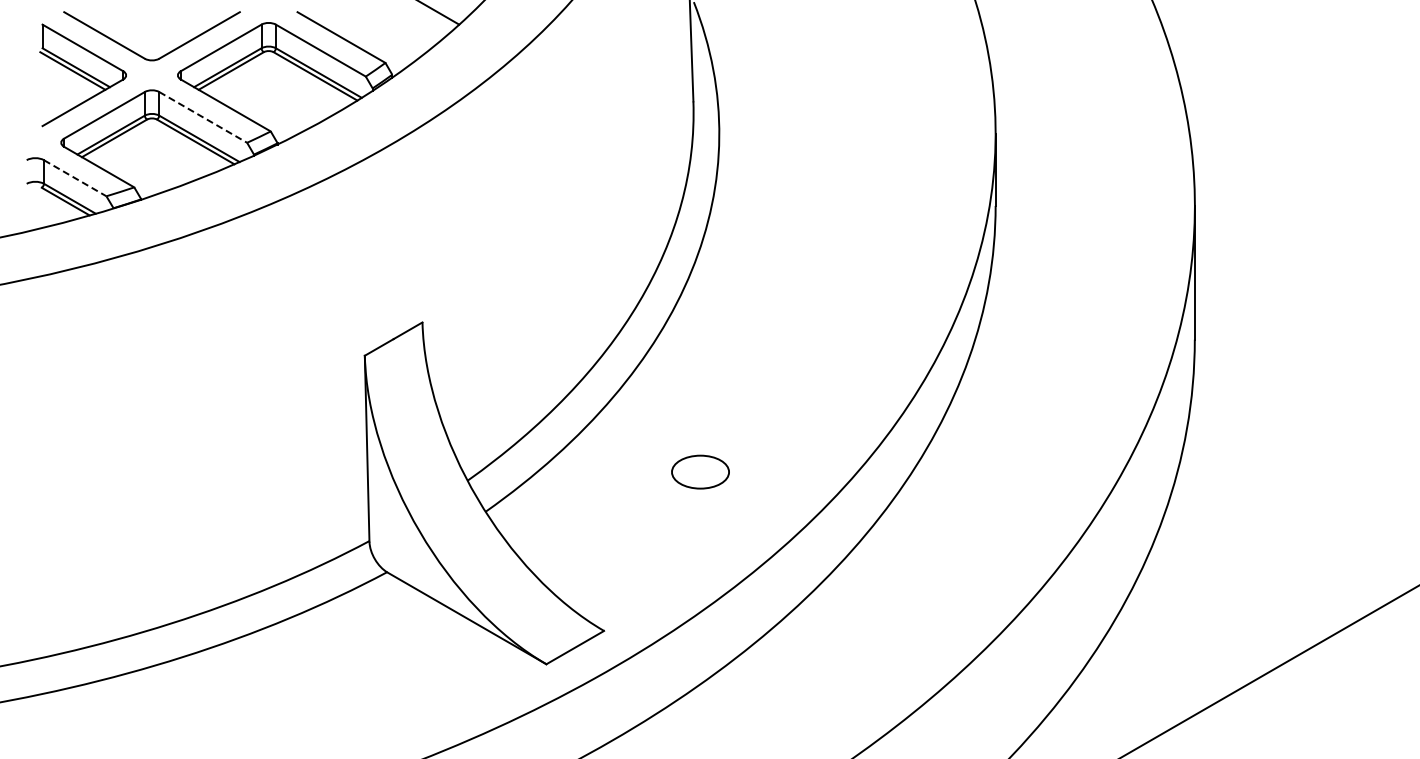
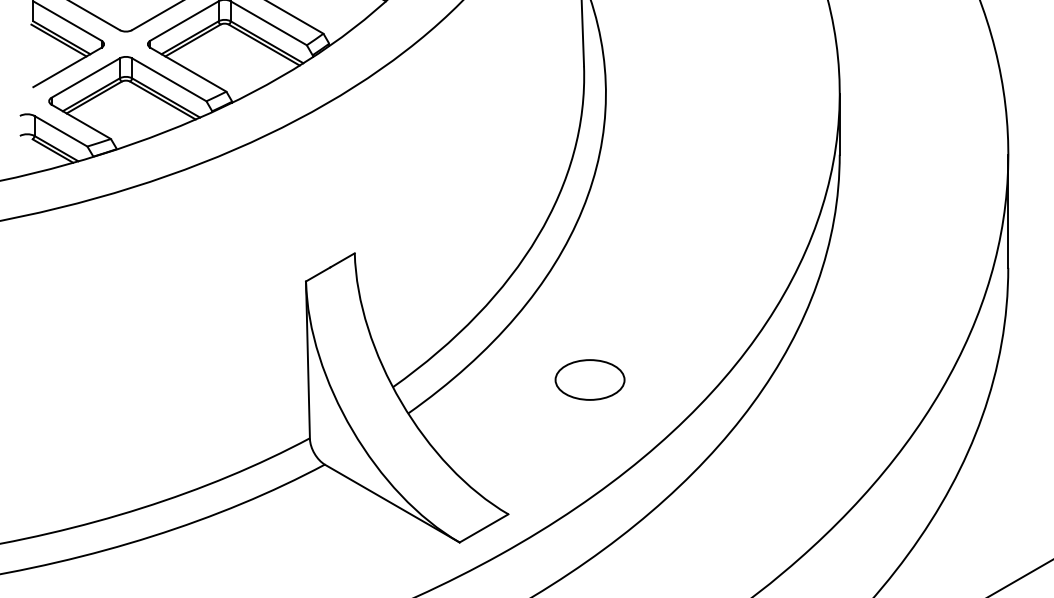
line: (203, 117) -> (169, 79), dashed -> solid
line: (75, 178) -> (61, 131), dashed -> solid
part: (700, 471) -> (590, 379), size x1.43

